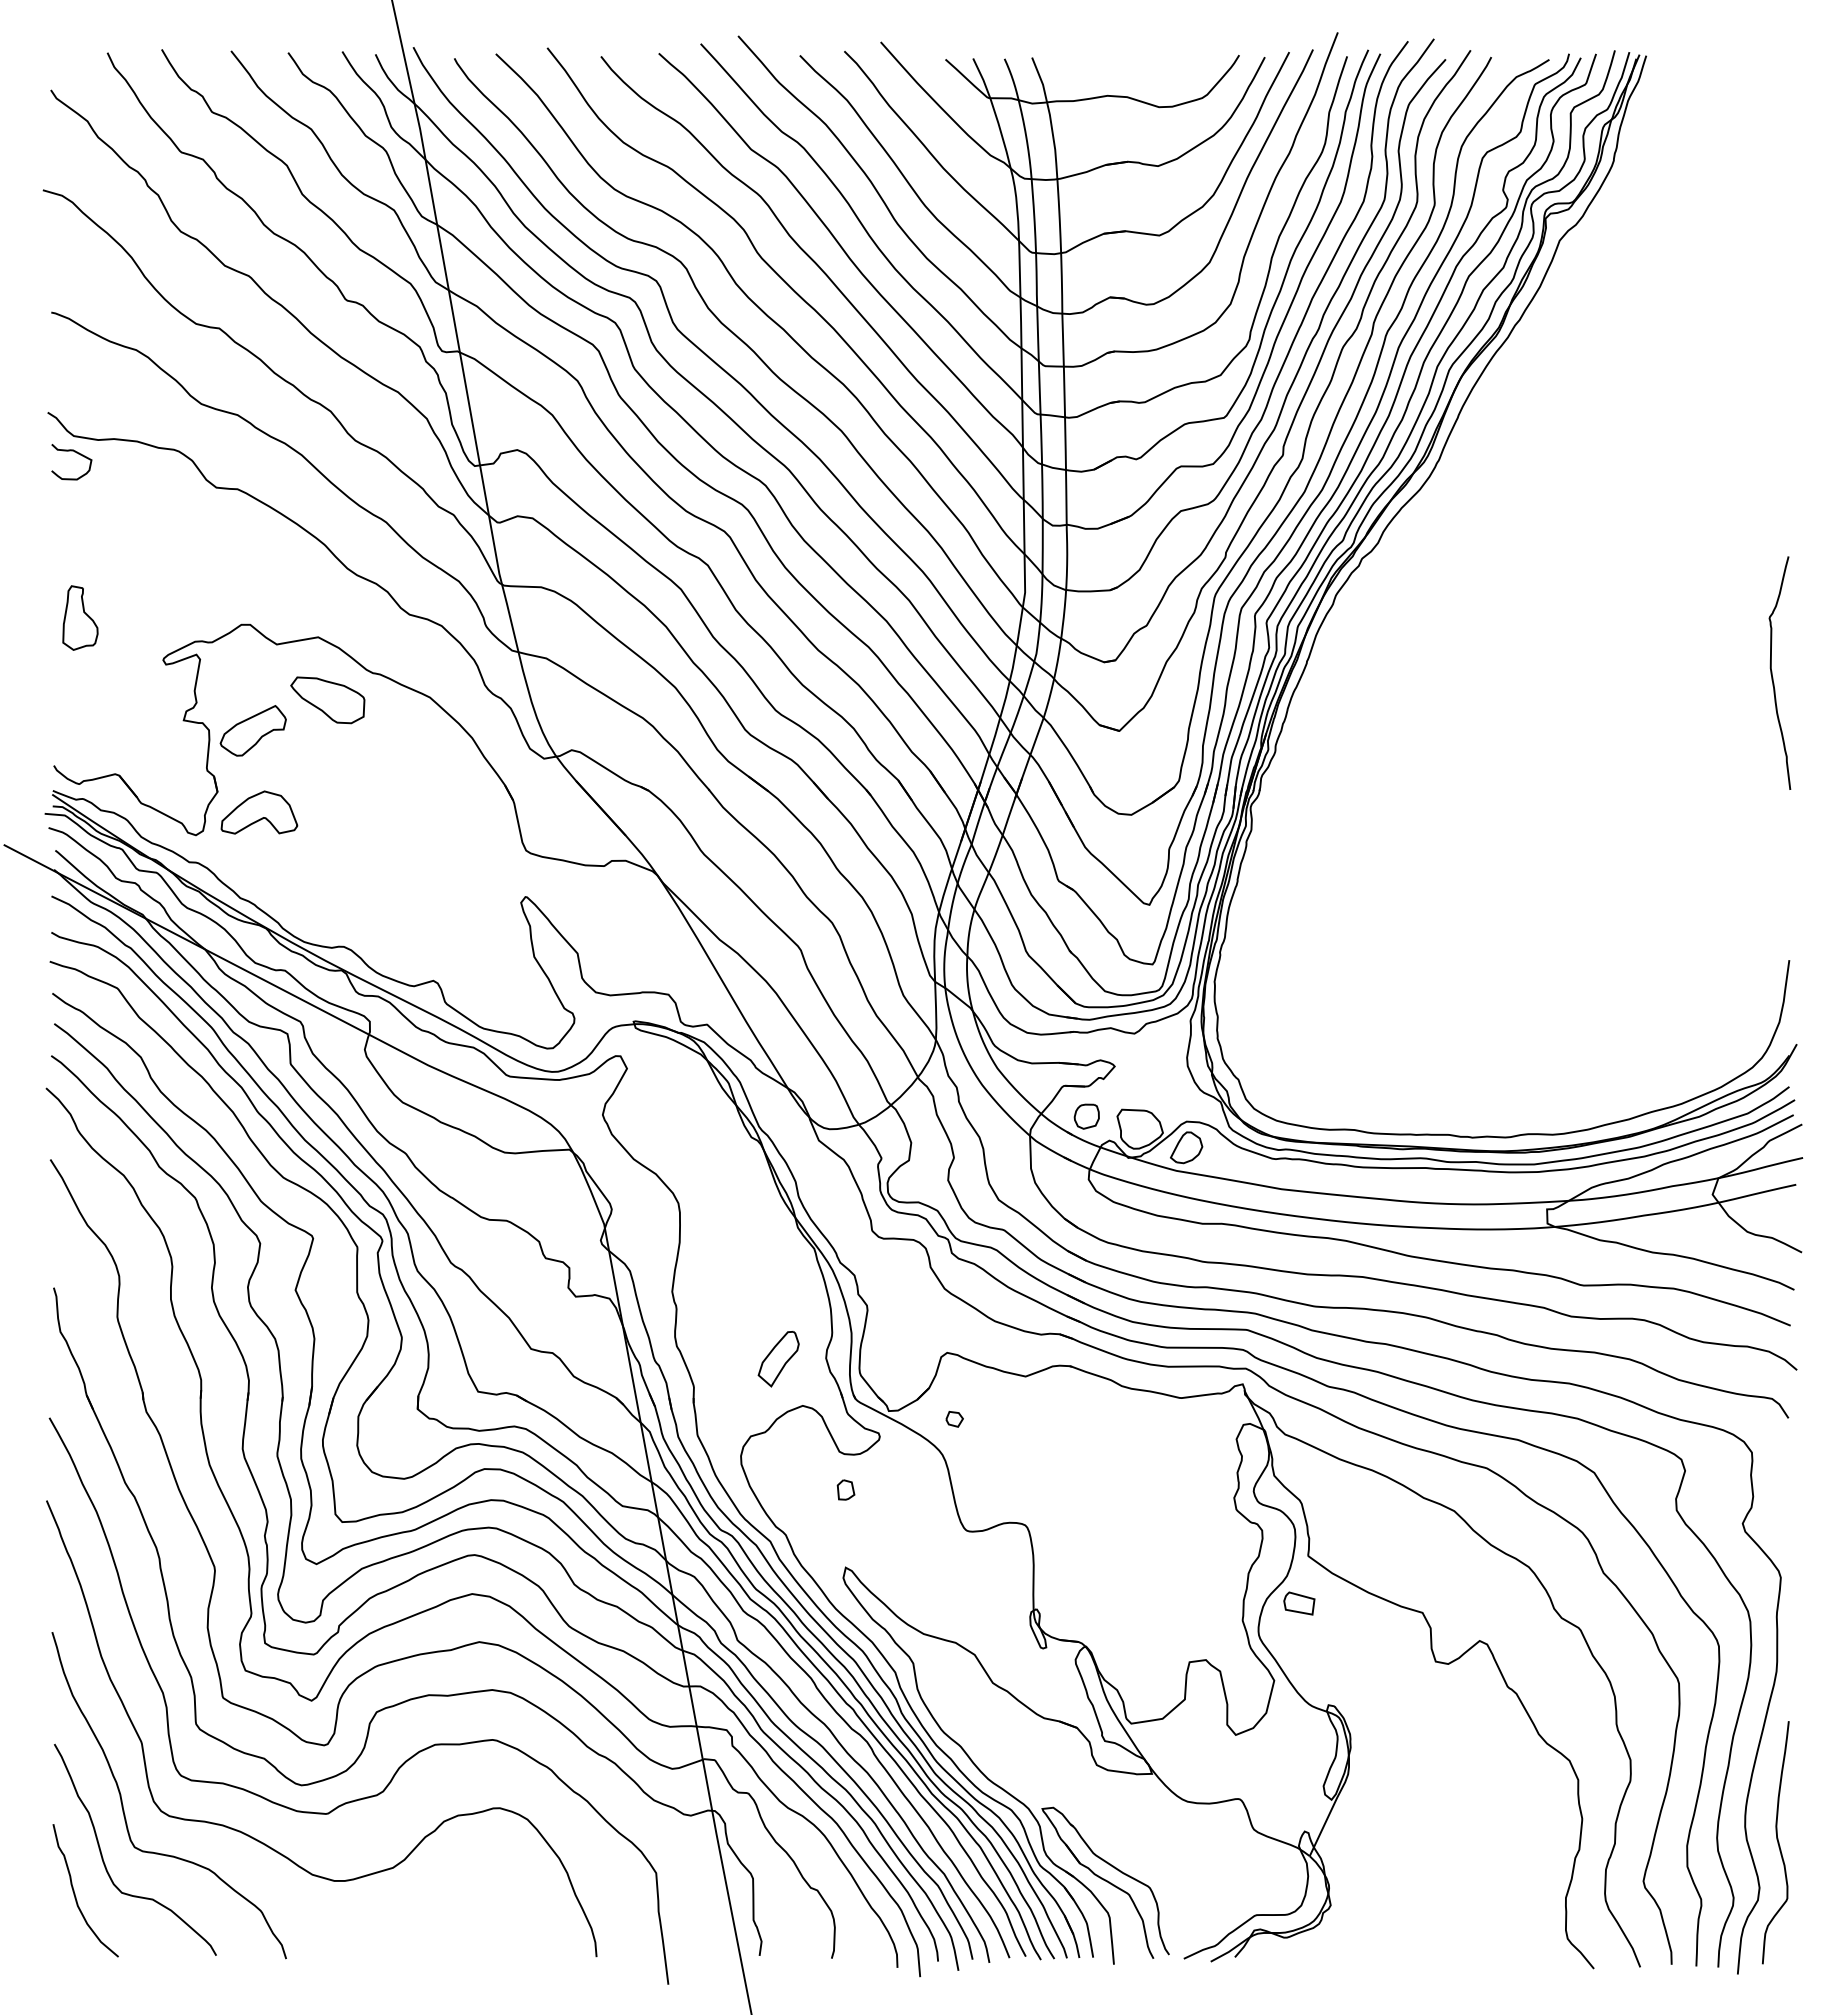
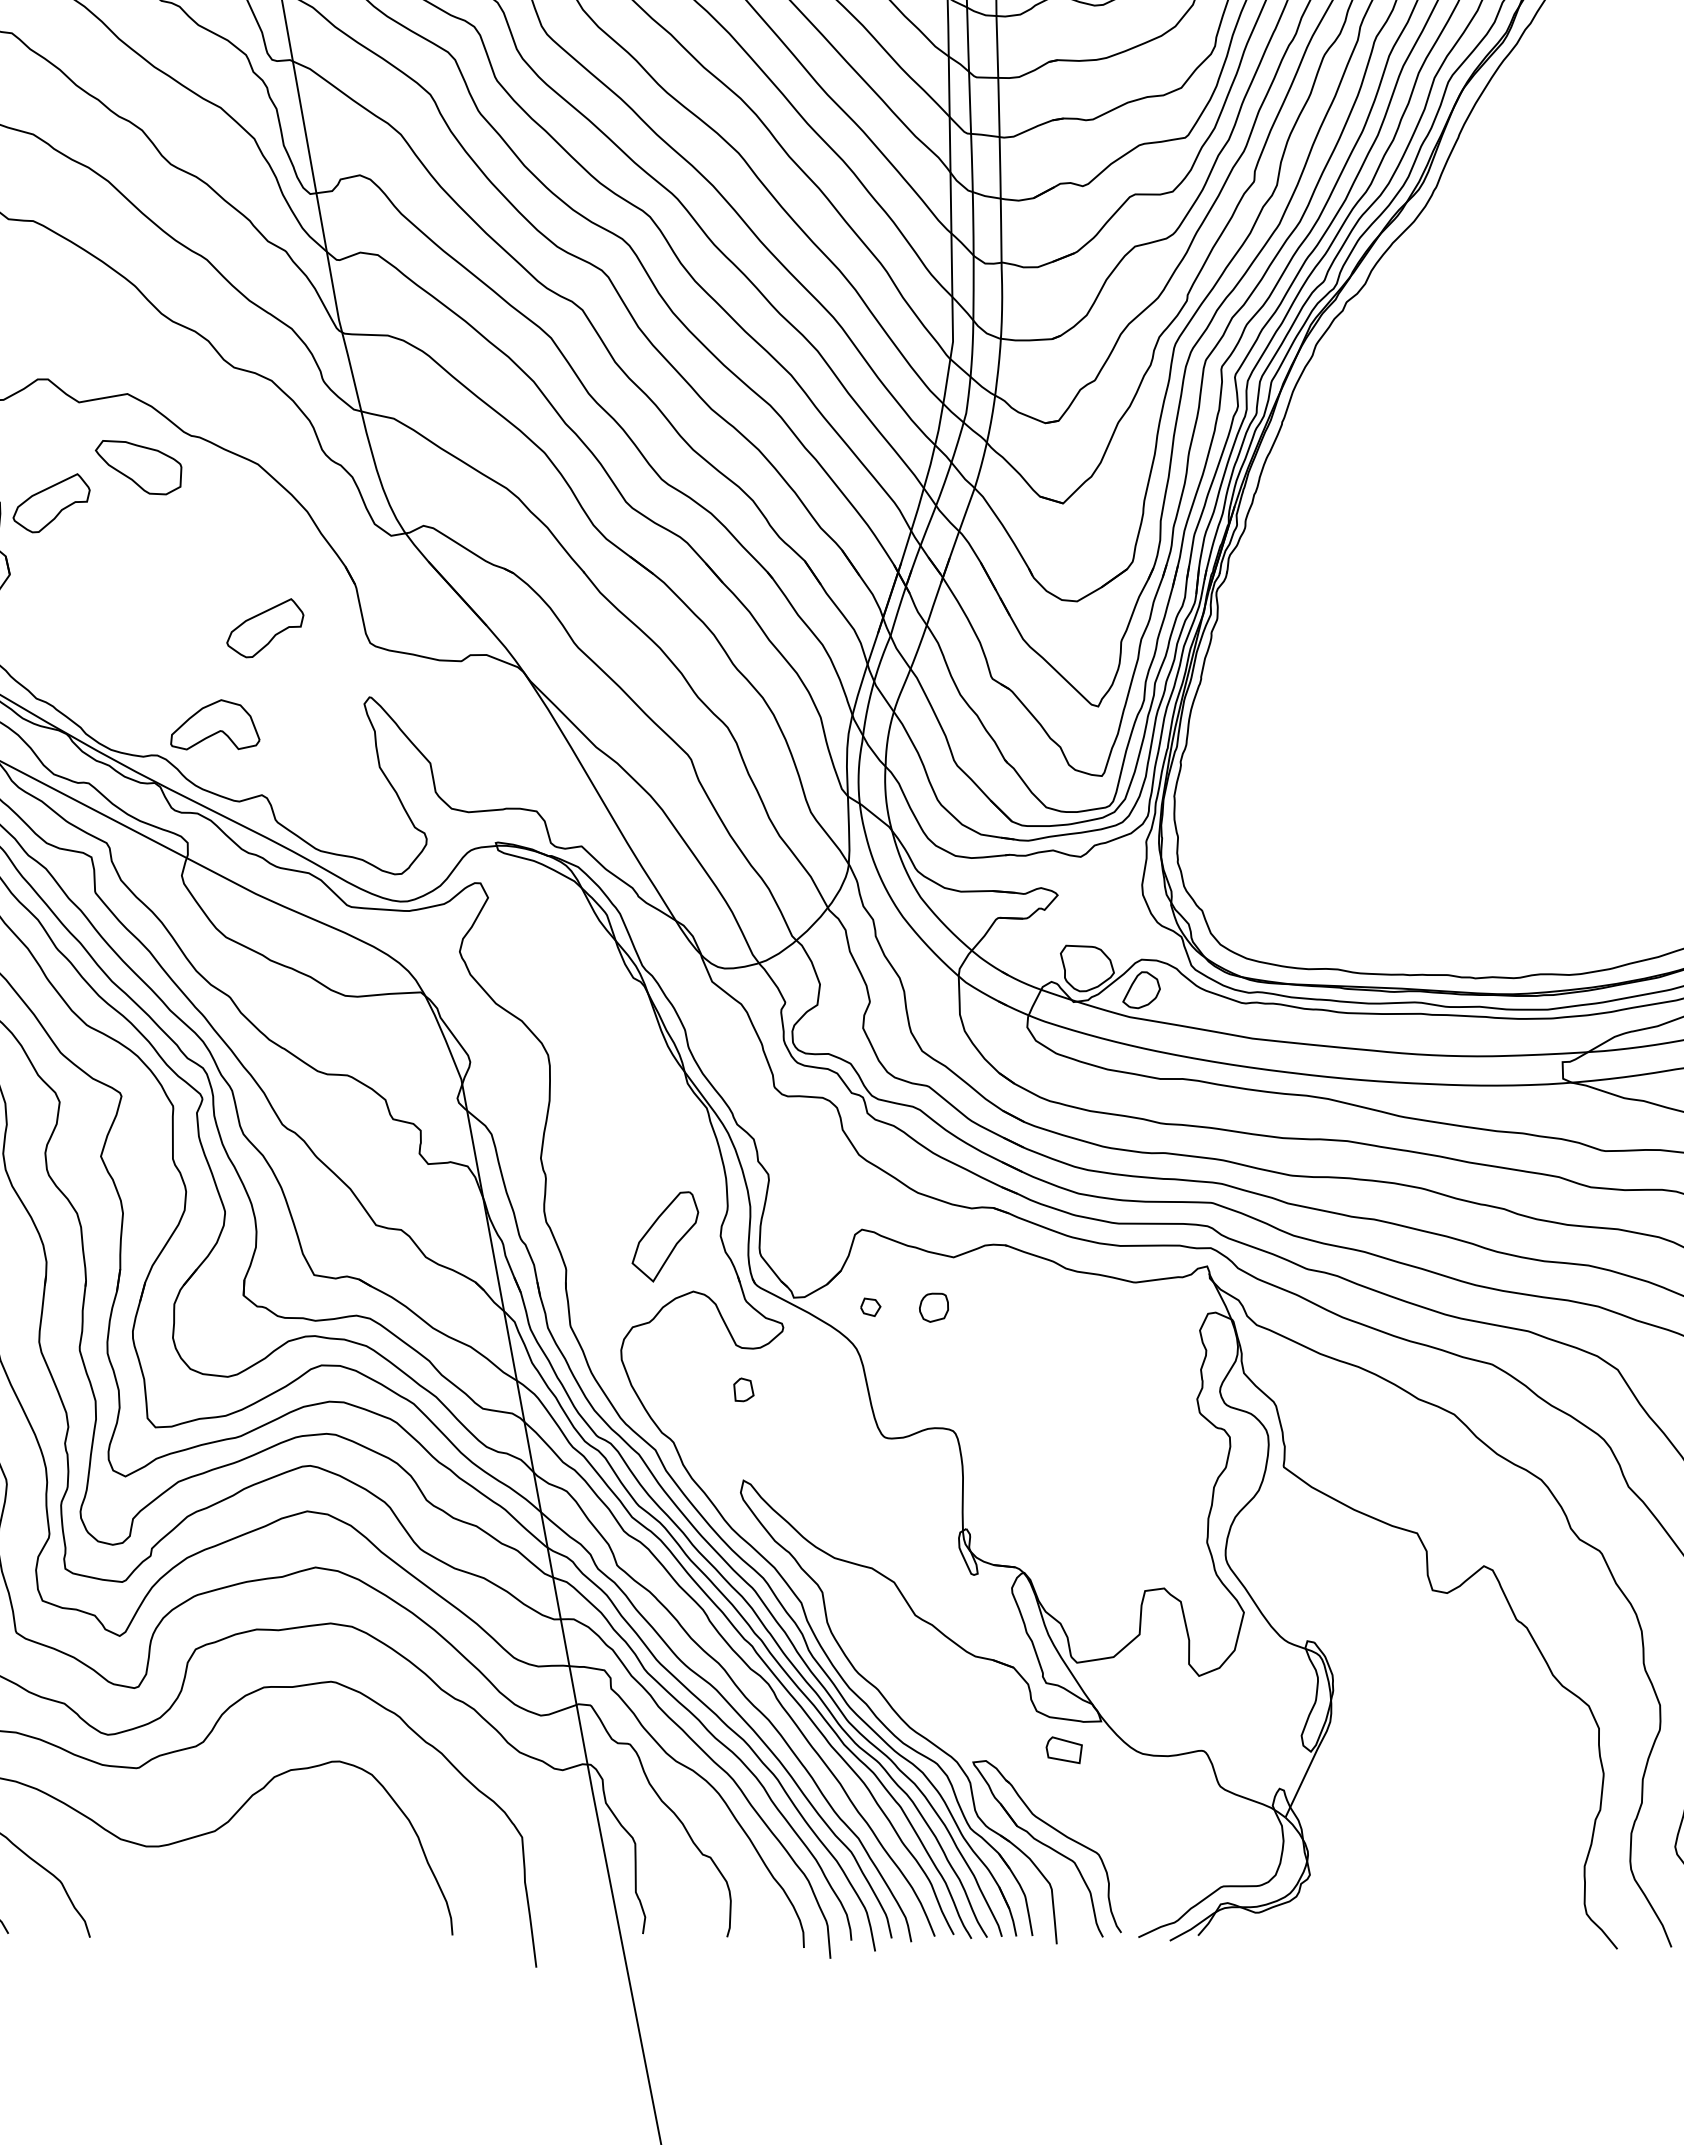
part: (259, 812) -> (215, 724), moved
part: (435, 837) -> (264, 627), added
part: (1086, 1116) -> (933, 1307), moved
part: (778, 1359) -> (664, 1237), size x1.4
part: (1299, 1603) -> (1064, 1750), moved

